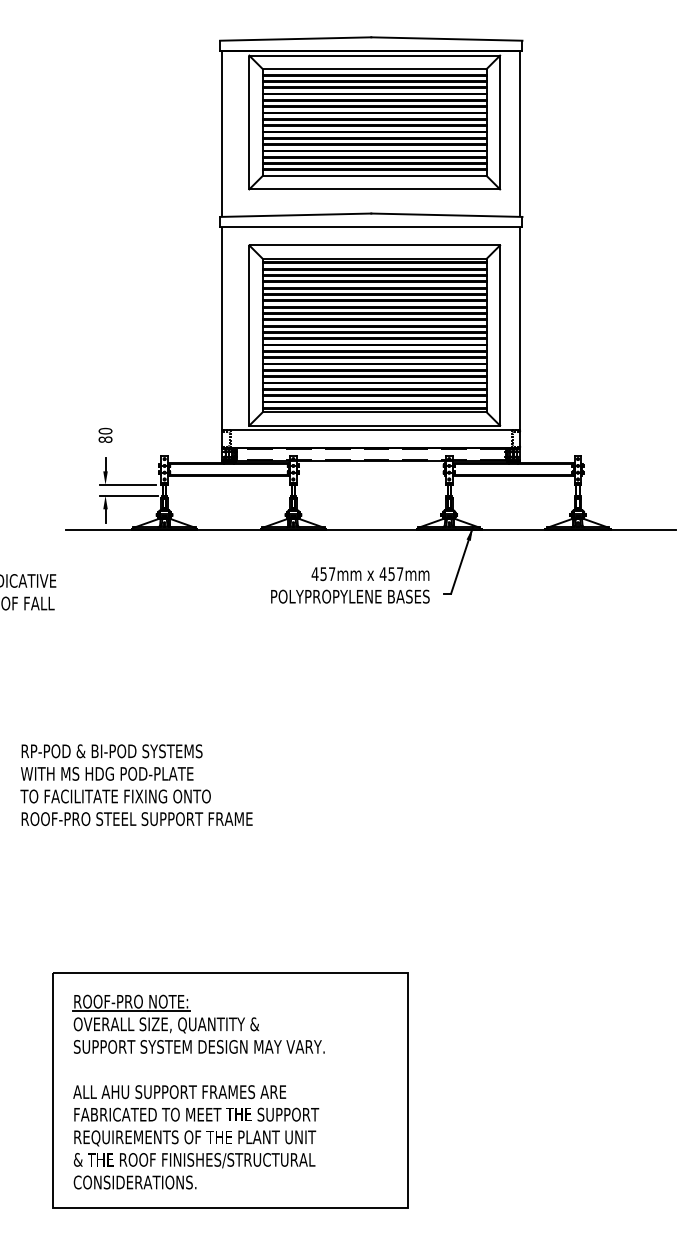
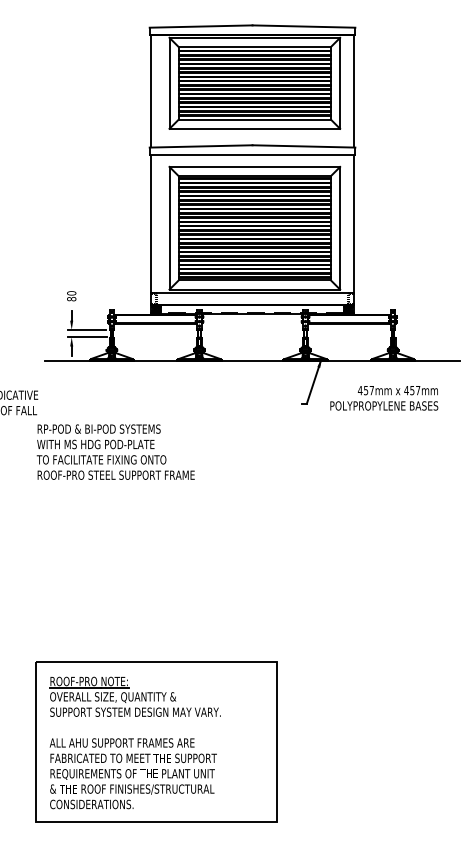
text: (350, 585) -> (384, 398), moved
text: (136, 784) -> (115, 451), moved

